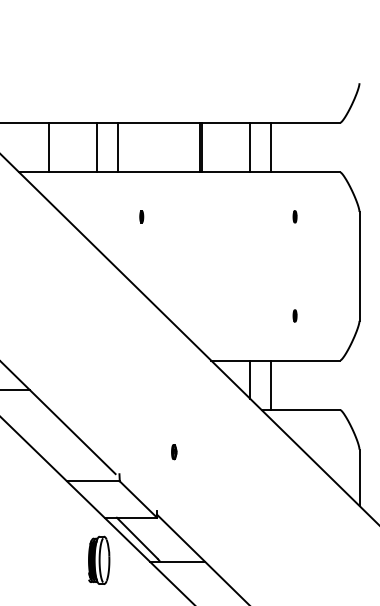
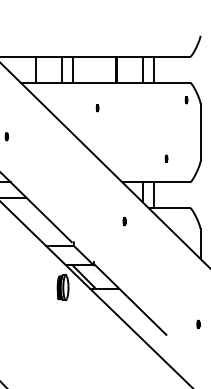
part: (141, 217) -> (97, 108), moved
part: (295, 217) -> (186, 100), moved
part: (173, 452) -> (124, 221), moved

